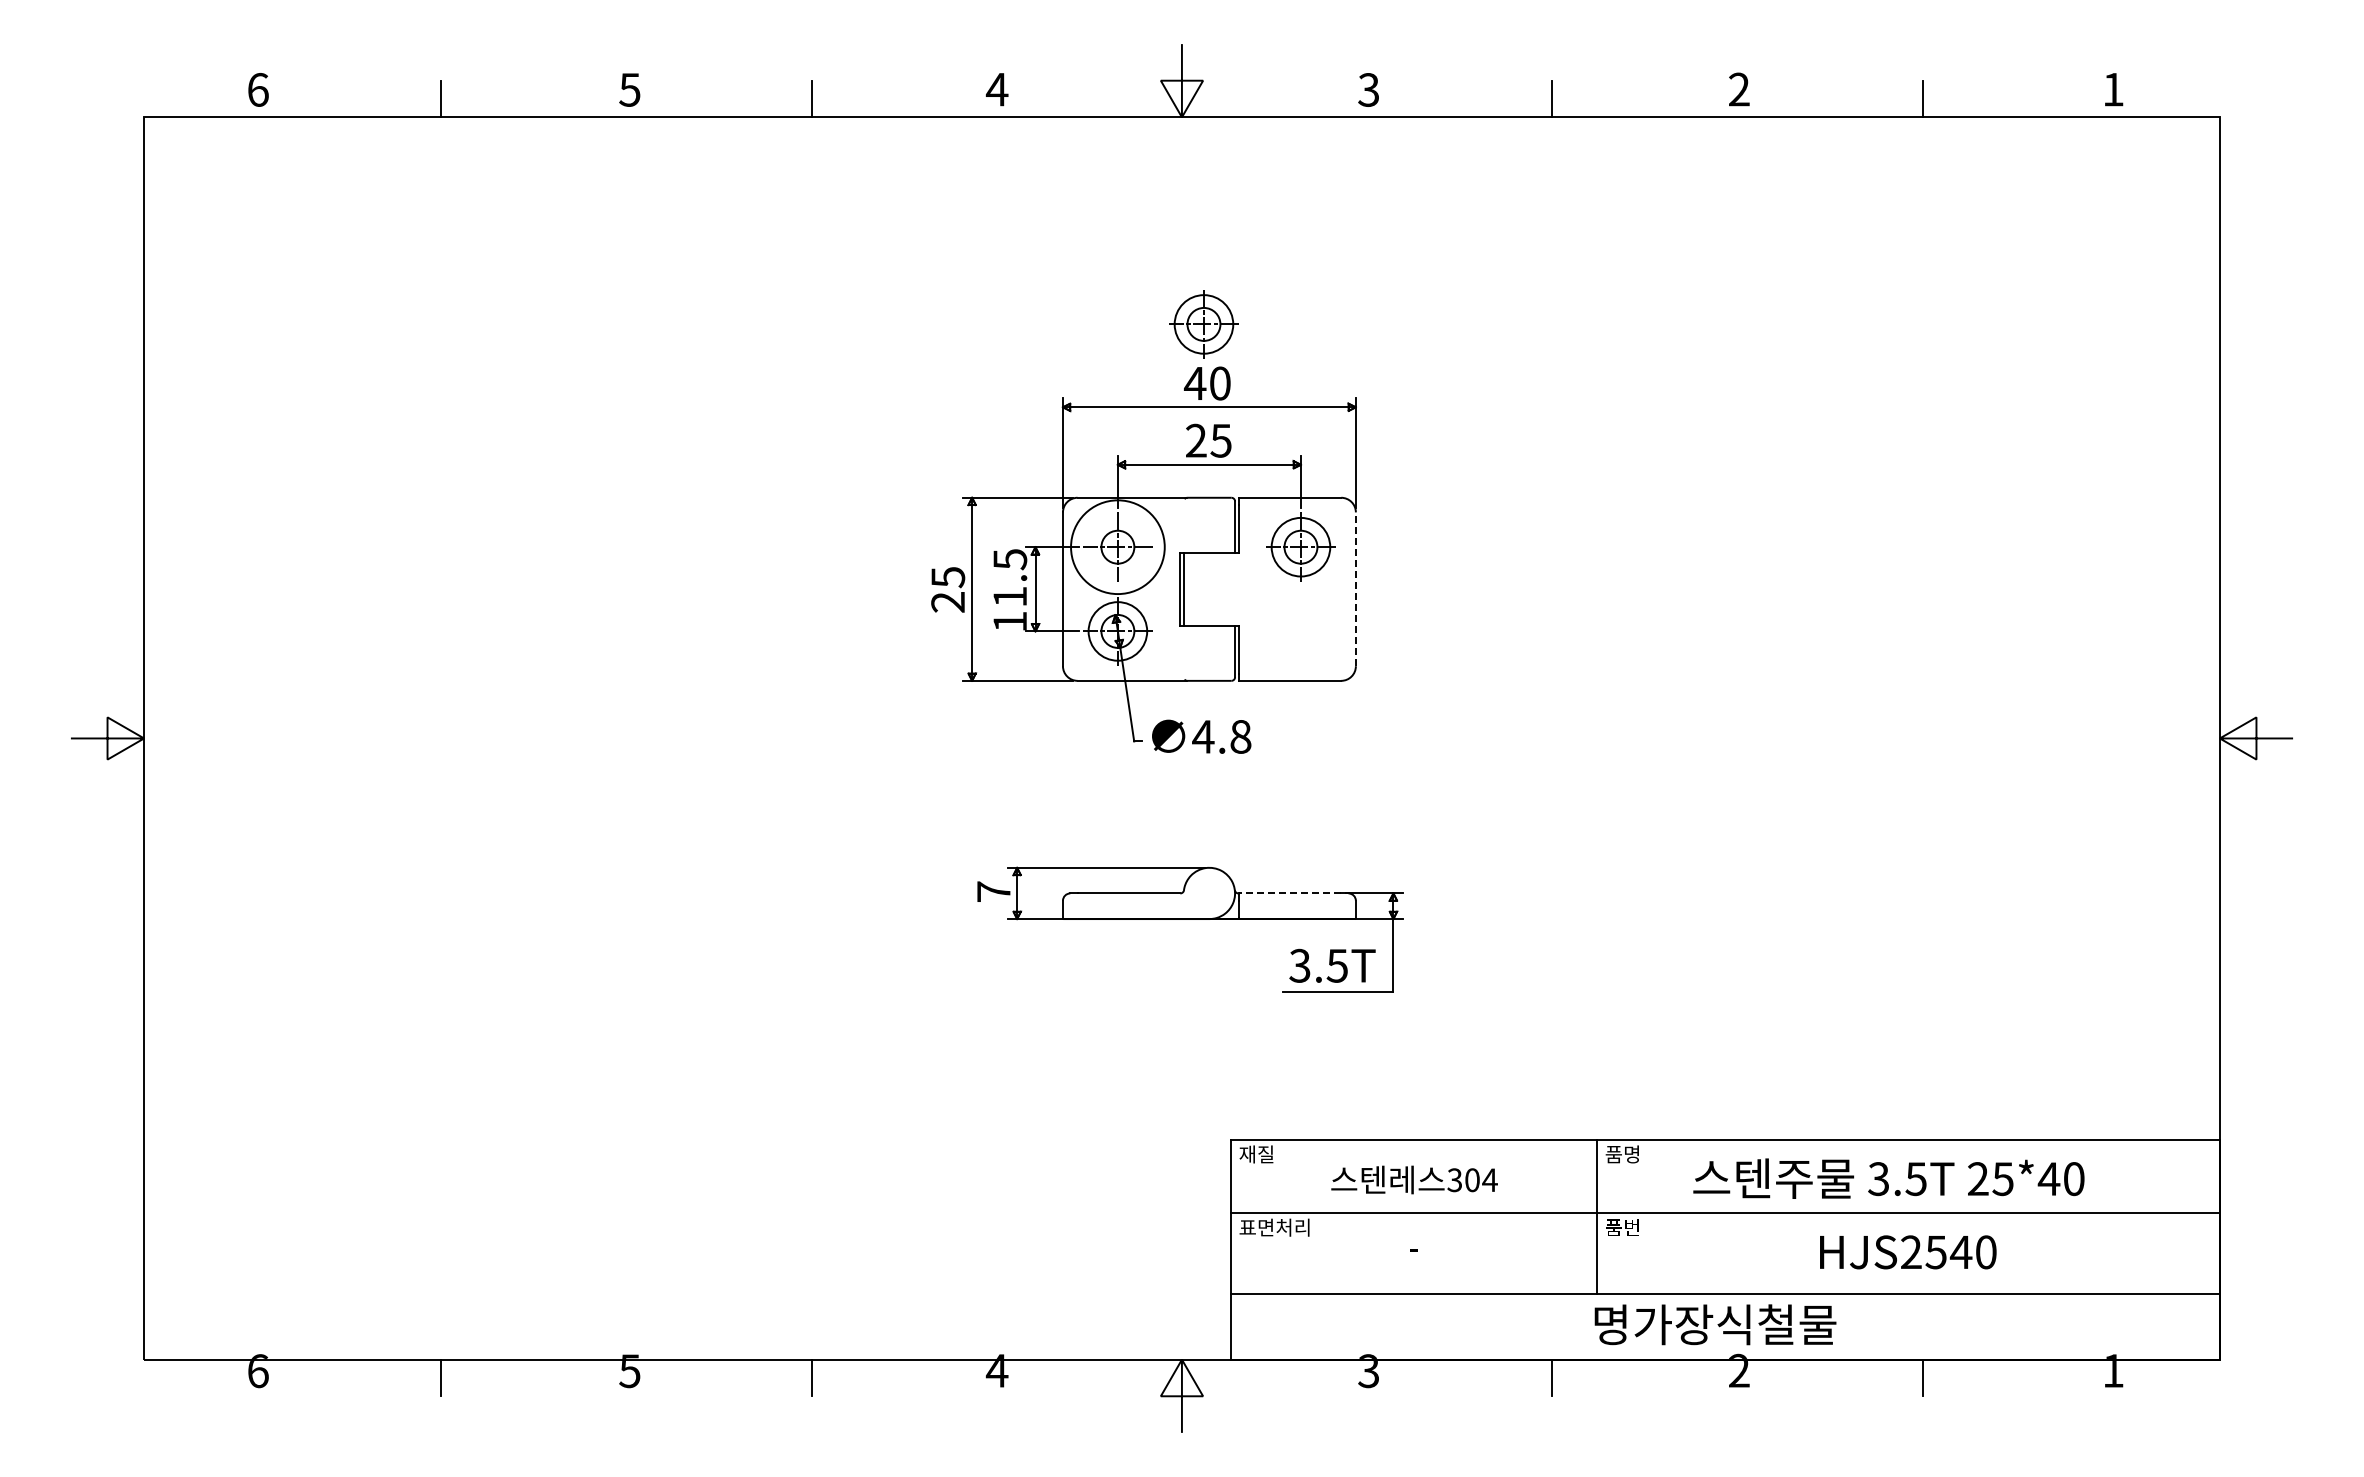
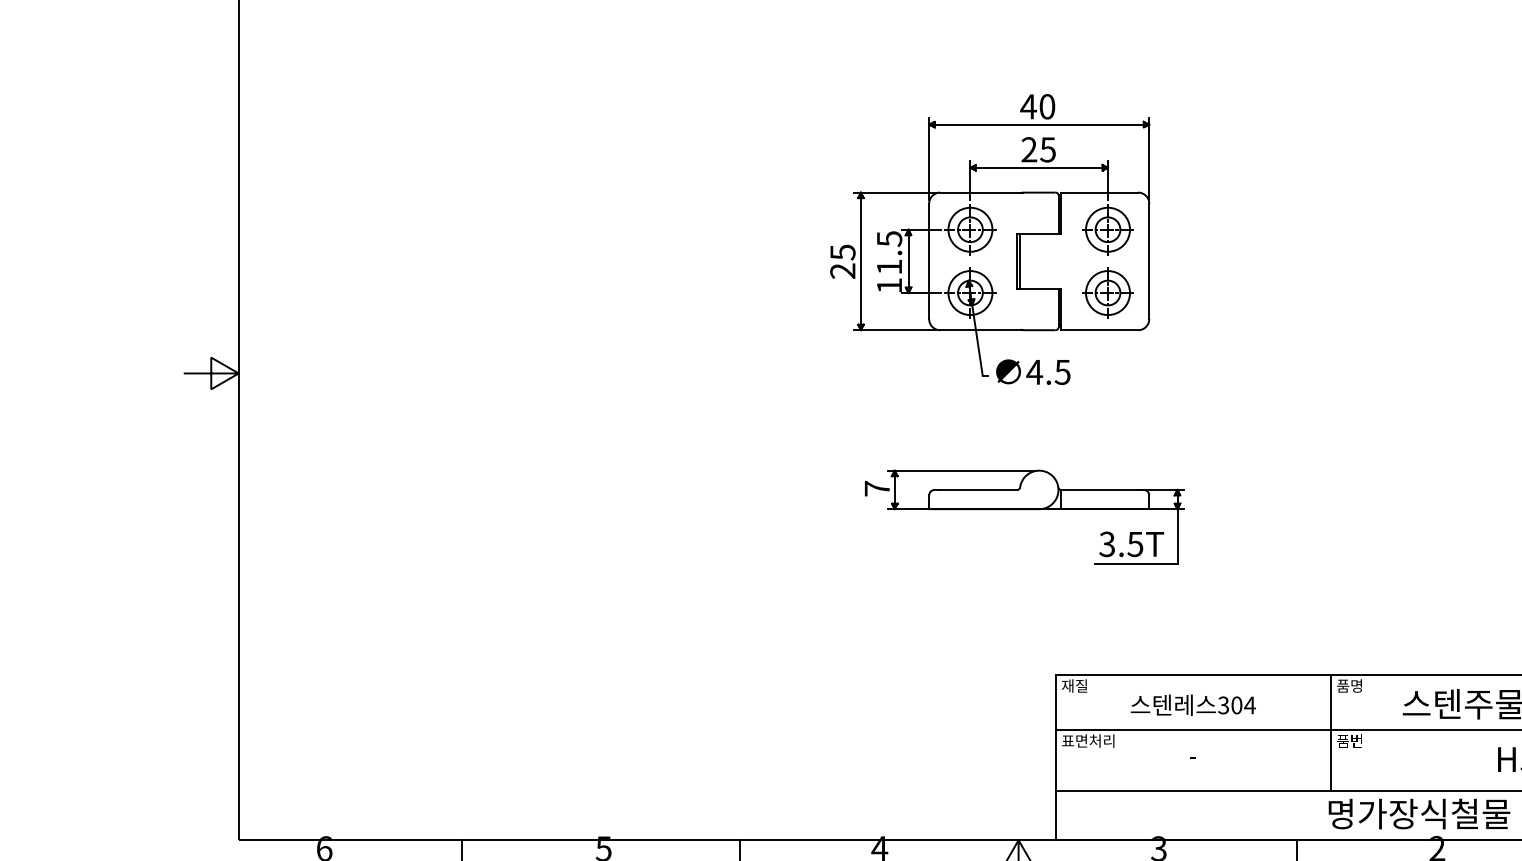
part: (1203, 324) -> (1107, 293), moved
circle: (1117, 546) -> (970, 229), size x0.62
line: (1355, 589) -> (1148, 261), dashed -> solid
text: (1240, 736) -> (1062, 372), 4.8 -> 4.5
line: (1289, 893) -> (1099, 489), dashed -> solid

